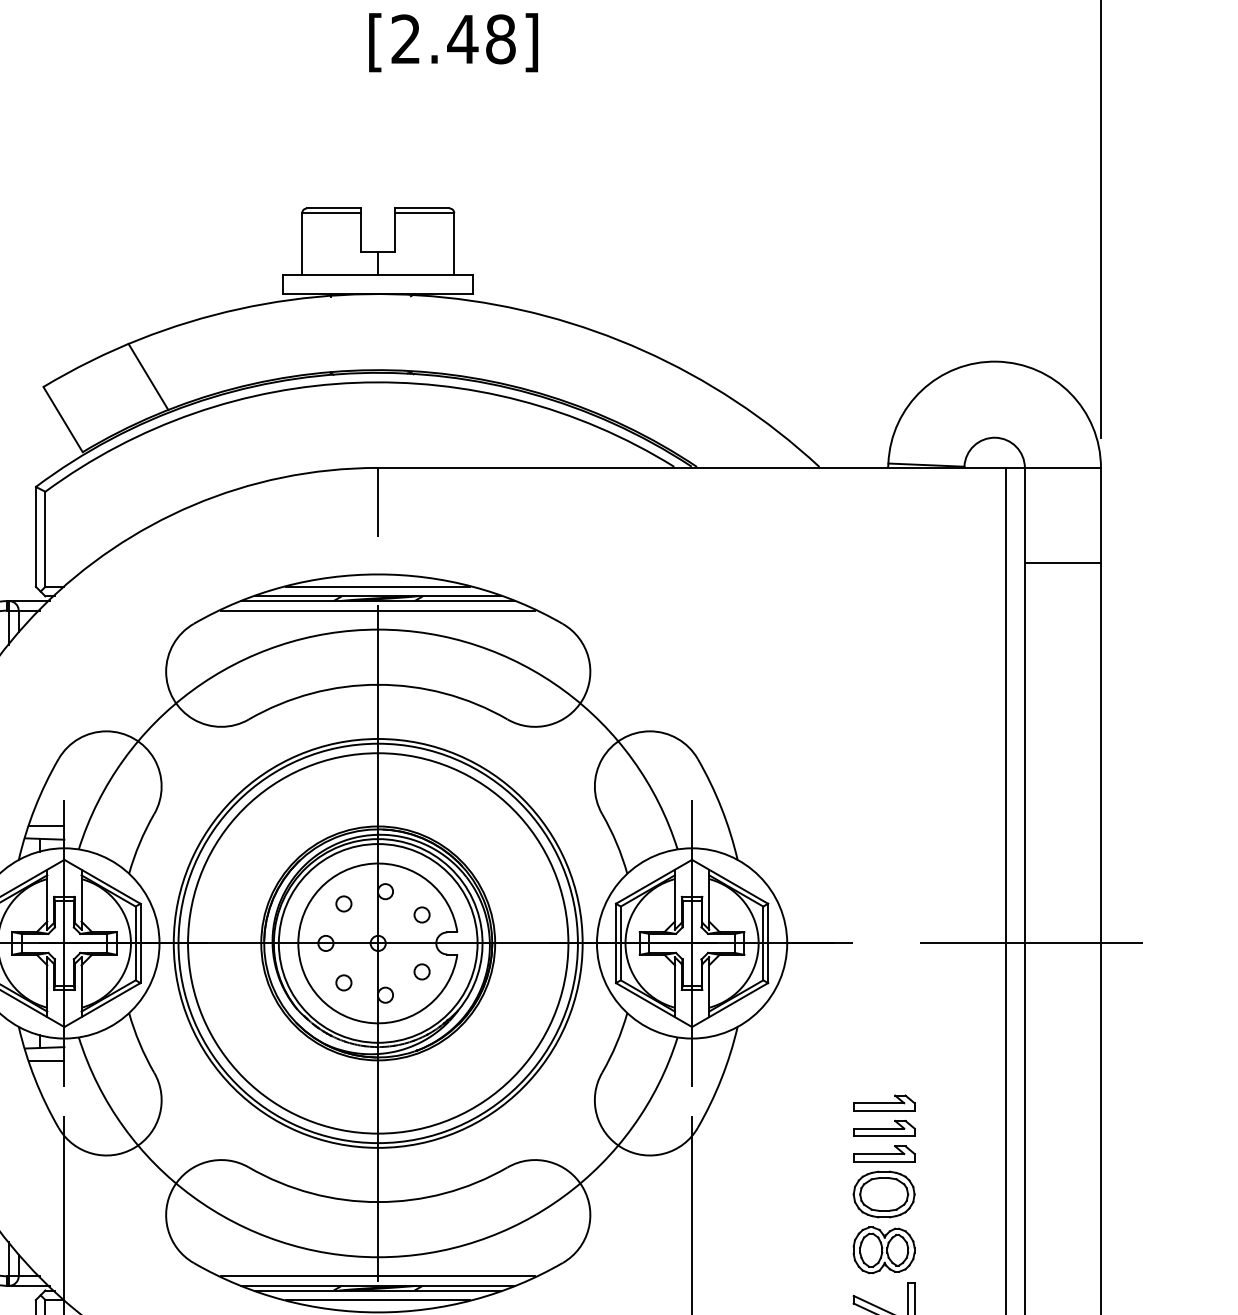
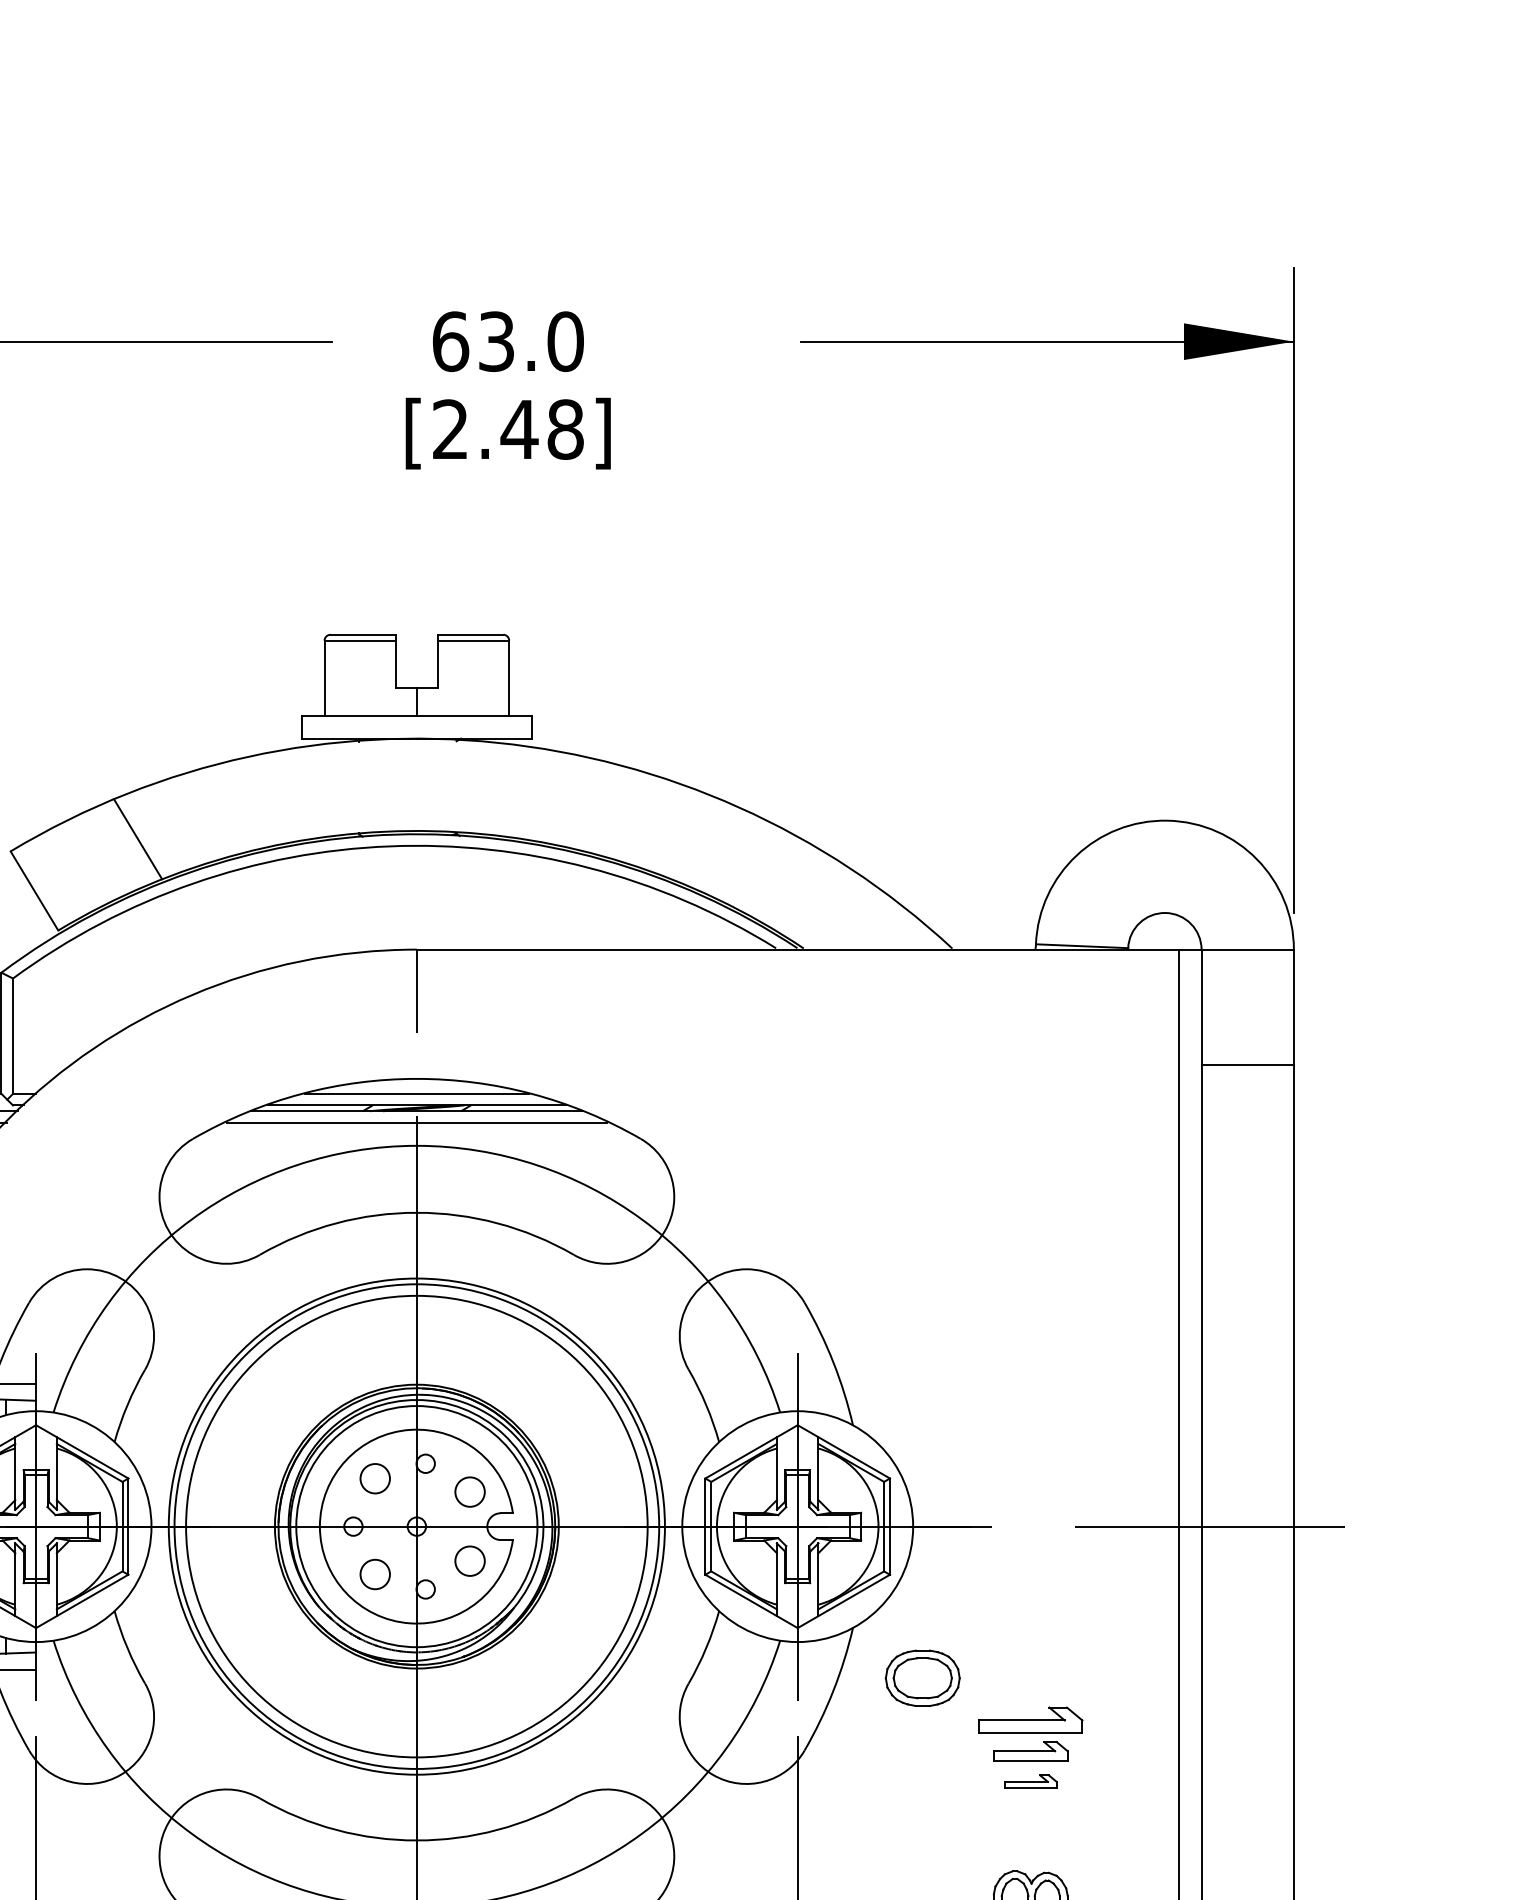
circle: (344, 903) -> (375, 1478), size x1.6
circle: (421, 914) -> (469, 1491), size x1.6
circle: (421, 972) -> (469, 1561), size x1.6
circle: (344, 982) -> (375, 1574), size x1.6
part: (883, 1103) -> (1030, 1720), size x1.4
part: (883, 1153) -> (1030, 1781), size x0.7
part: (883, 1193) -> (922, 1677), moved

